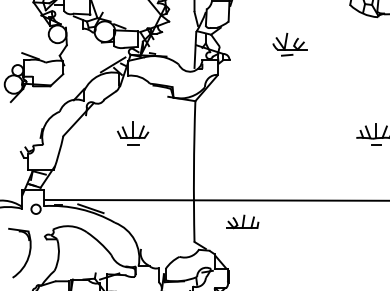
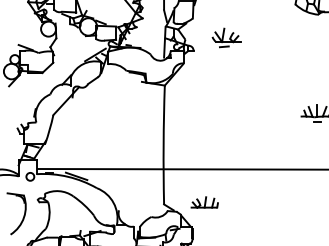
part: (289, 44) -> (226, 37), moved
part: (132, 133) -> (111, 112), removed
part: (242, 221) -> (204, 202), moved

